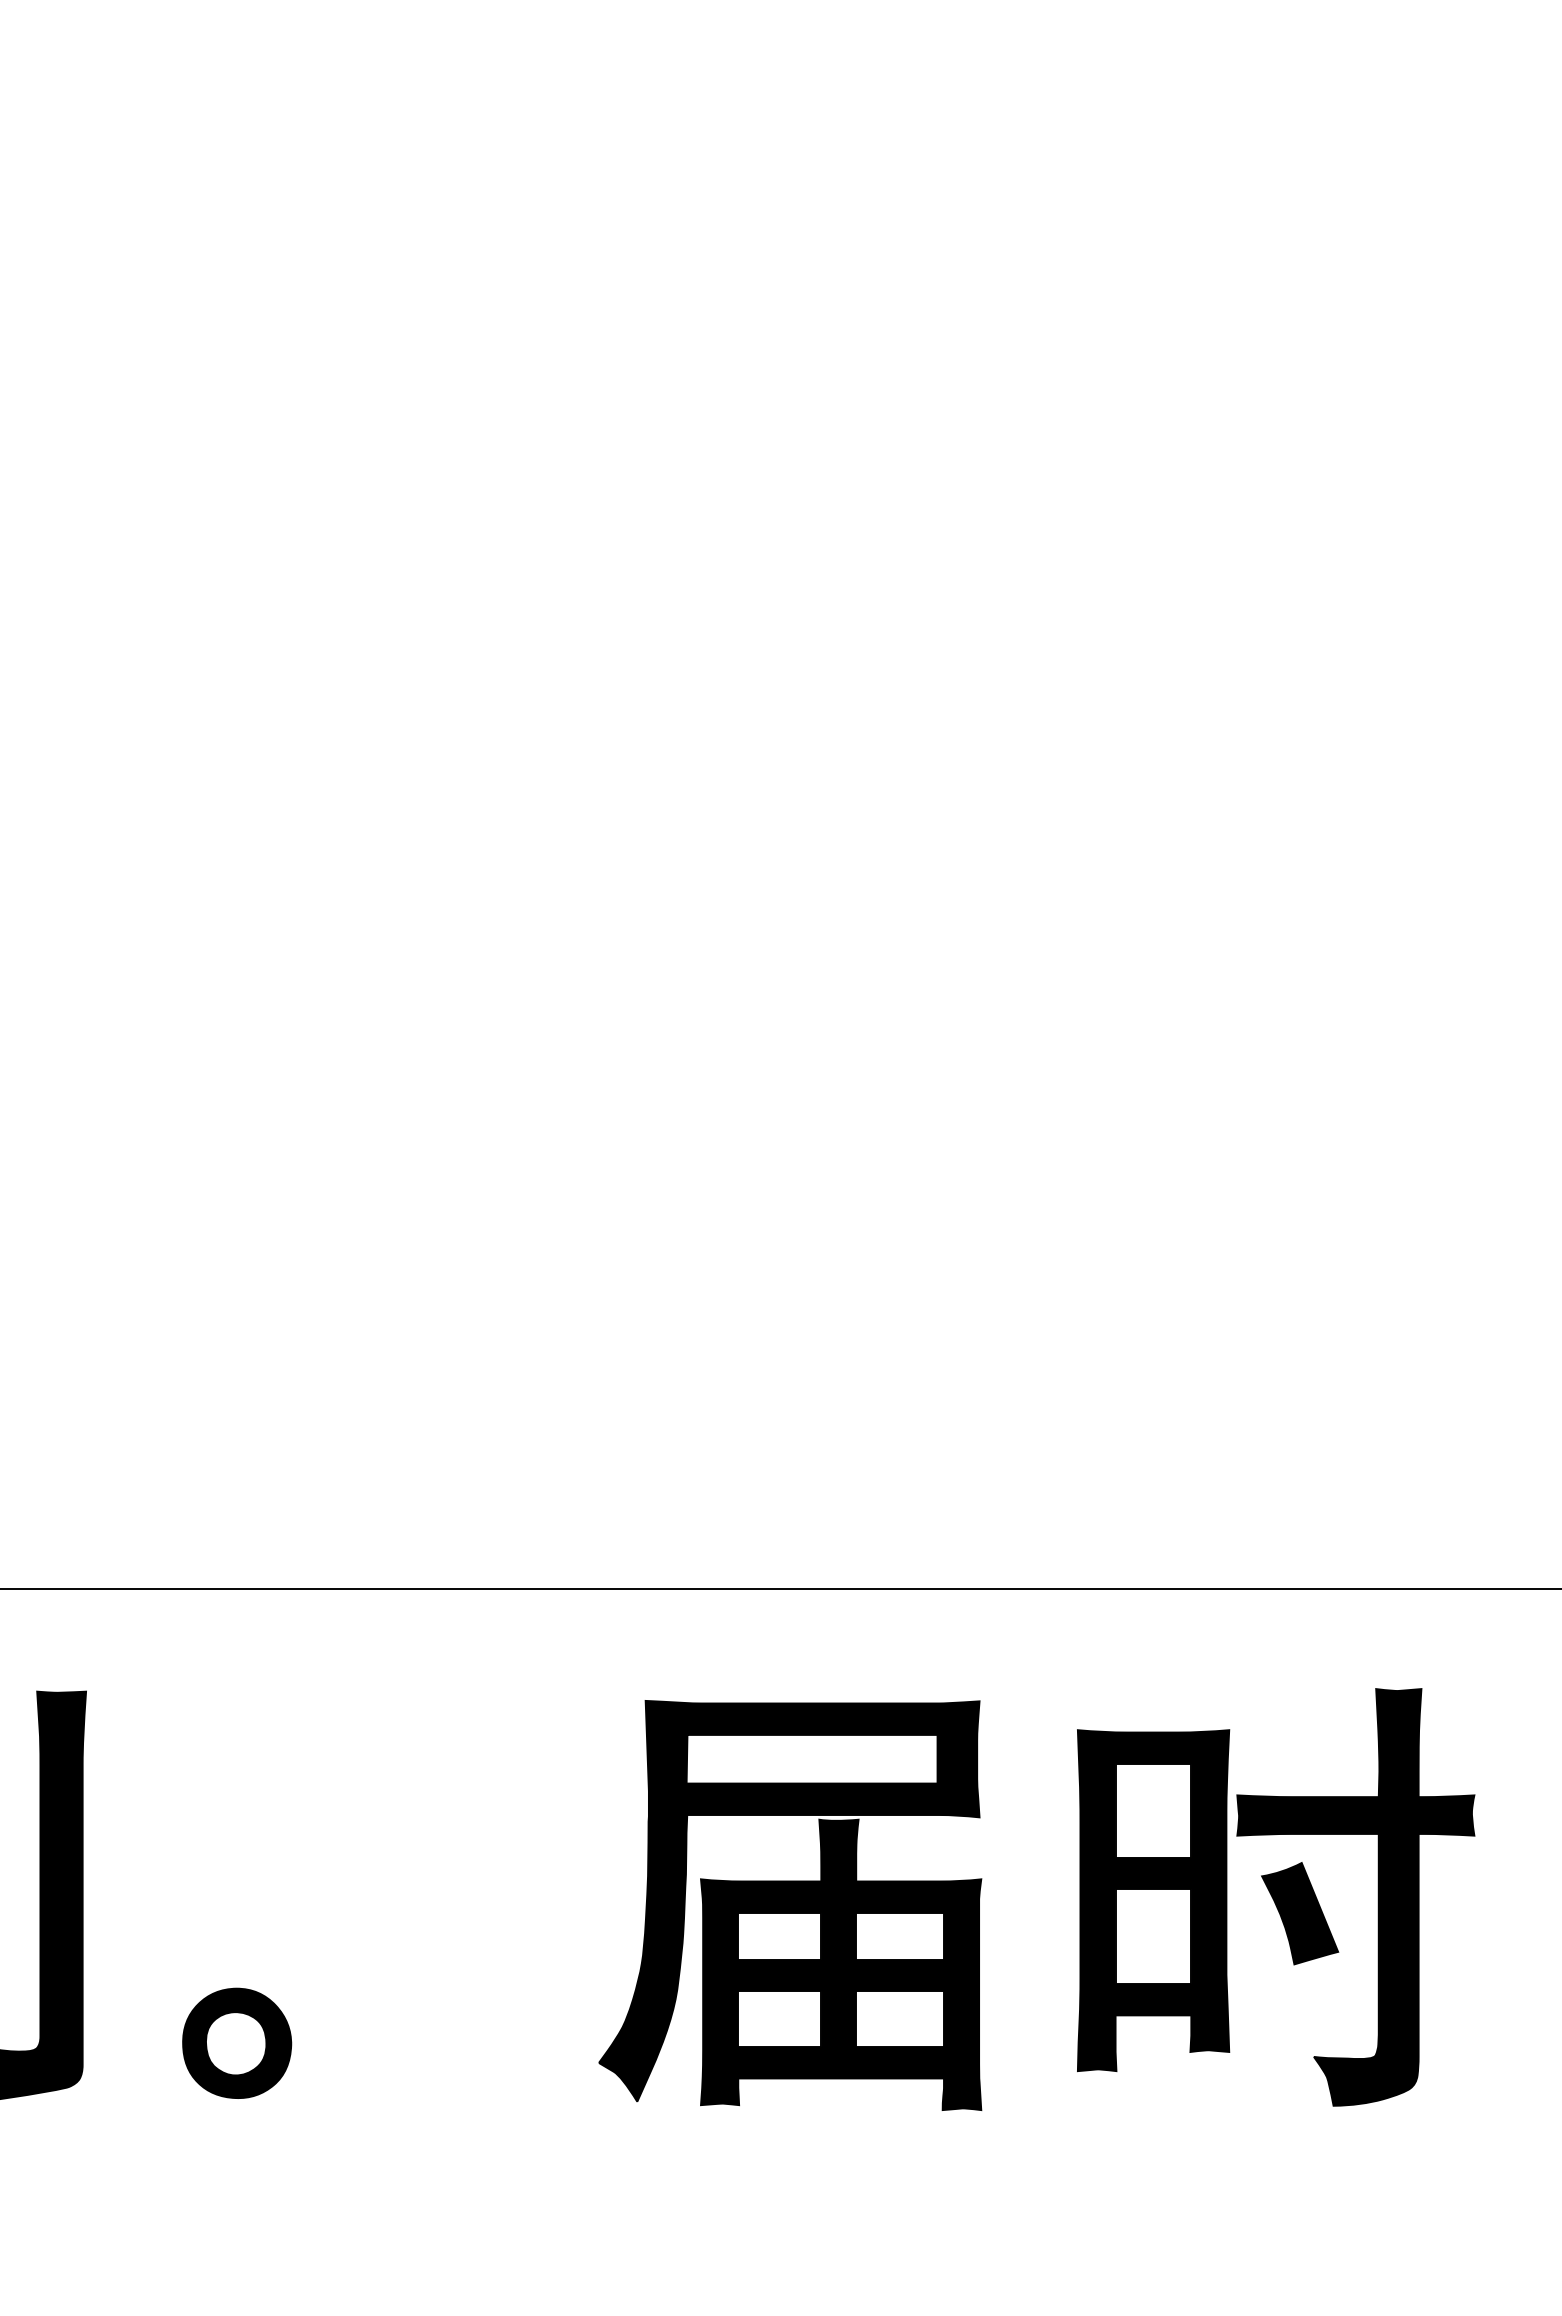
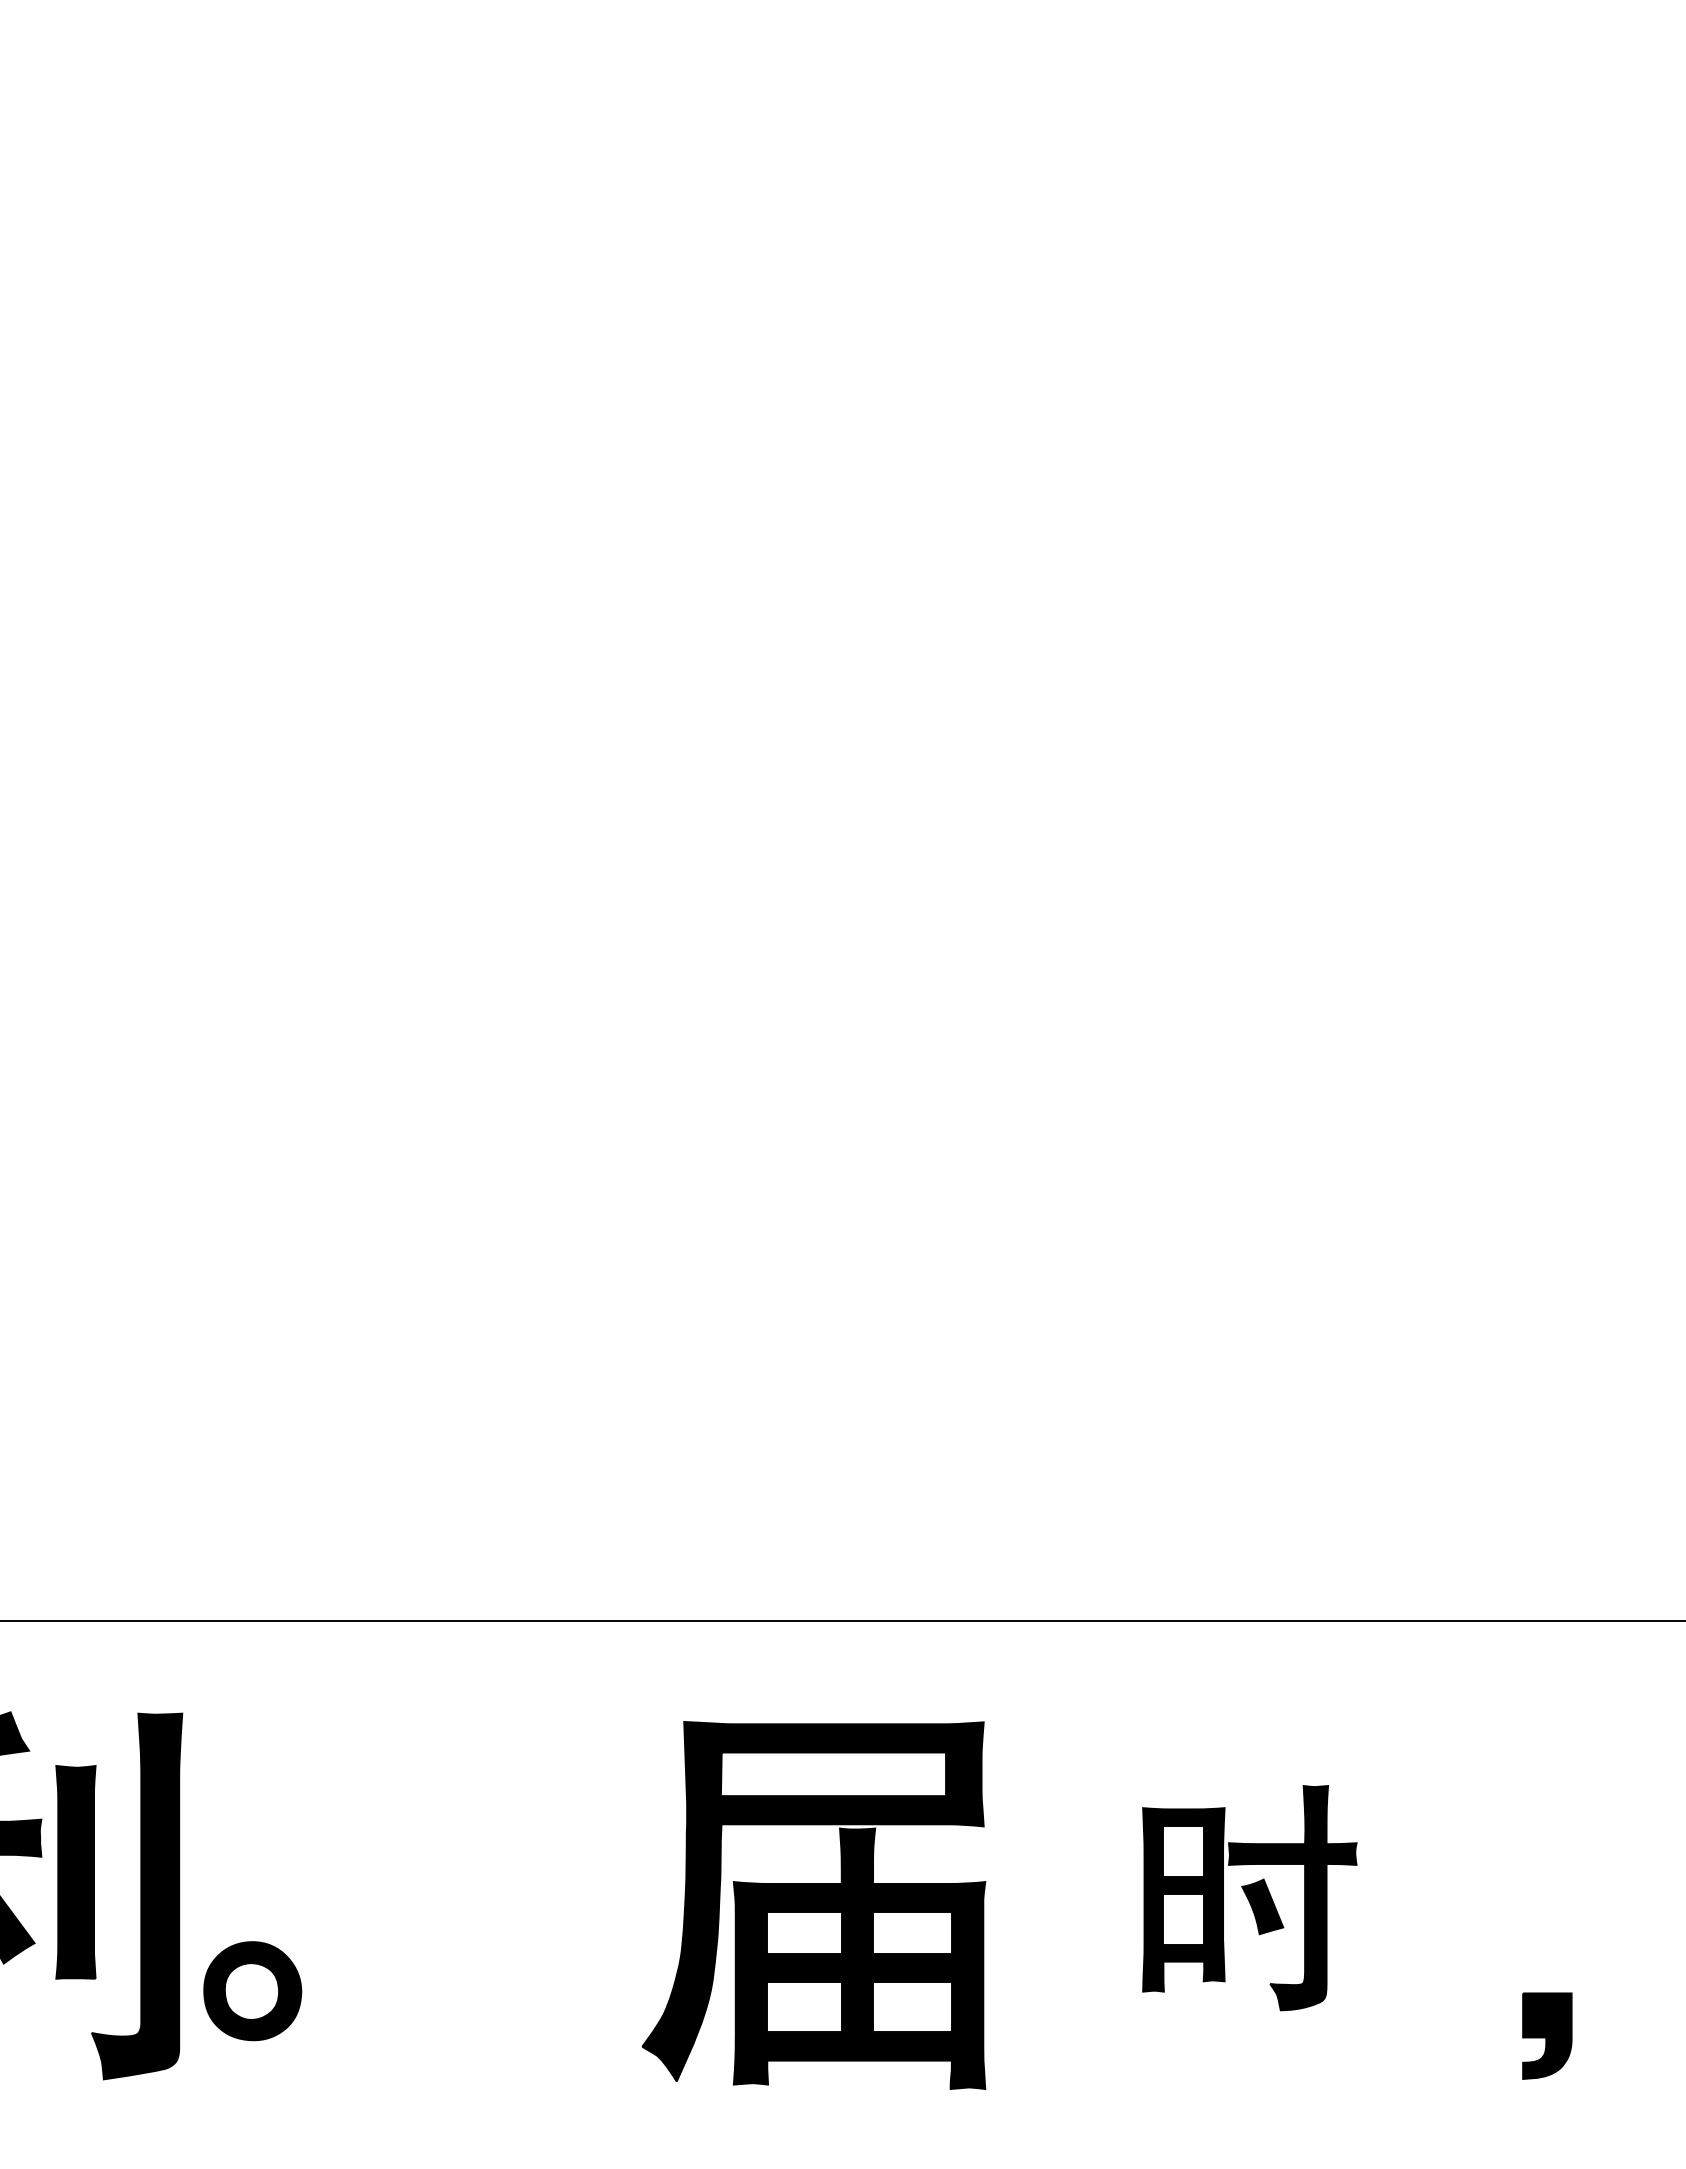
part: (1275, 1896) -> (1249, 1897), size x0.6
part: (236, 2043) -> (252, 1991), moved

